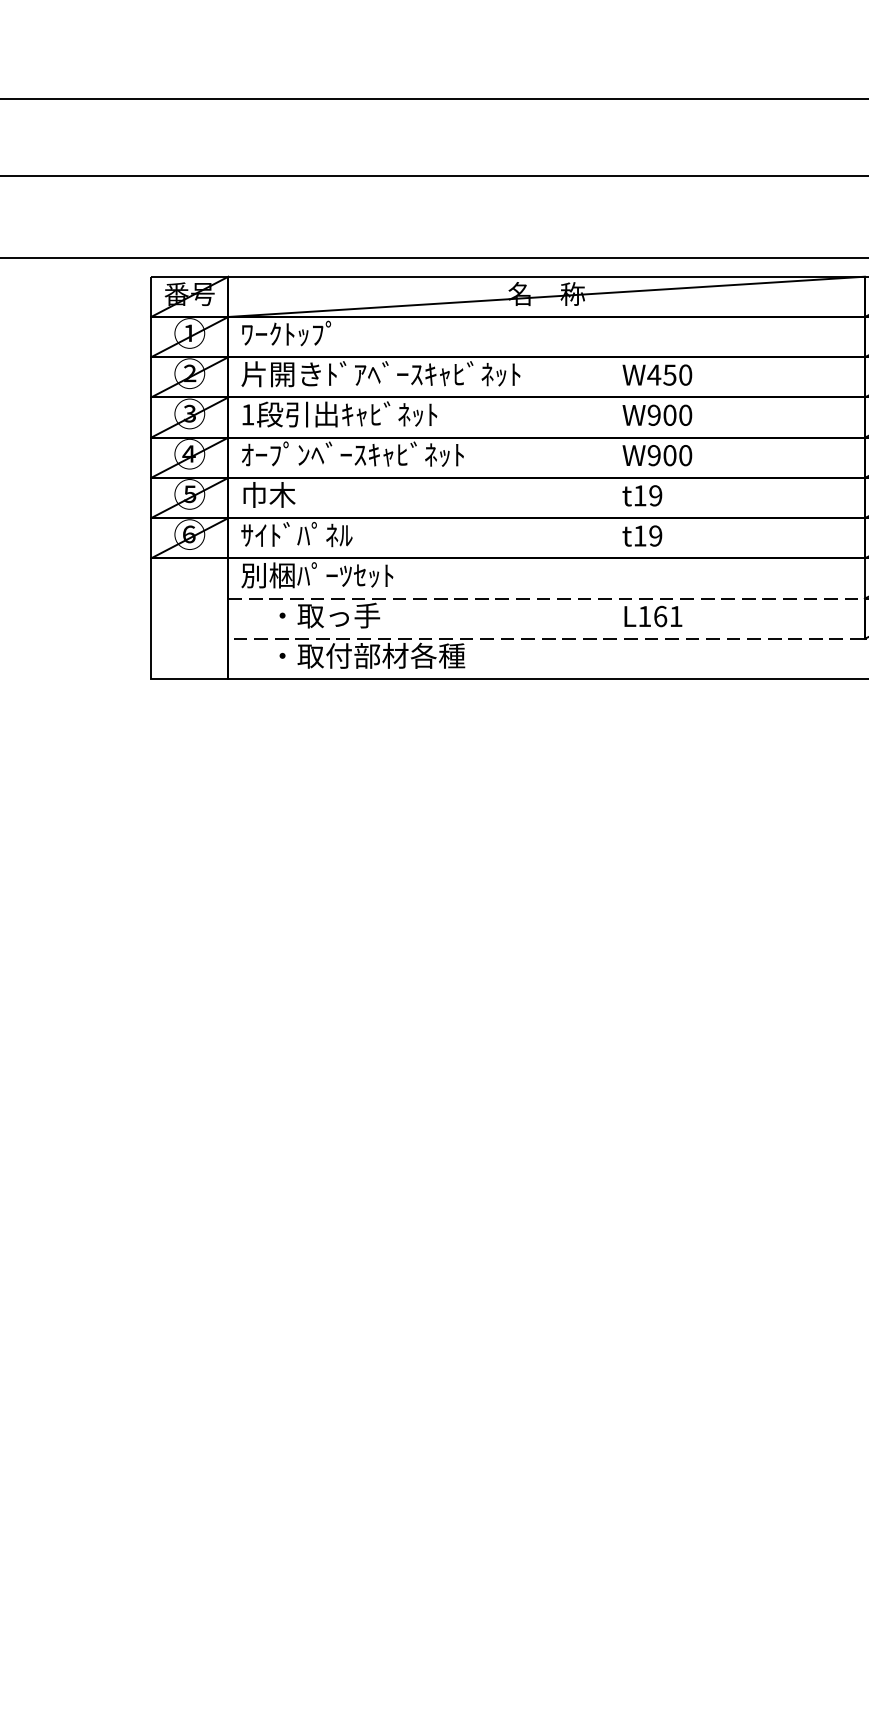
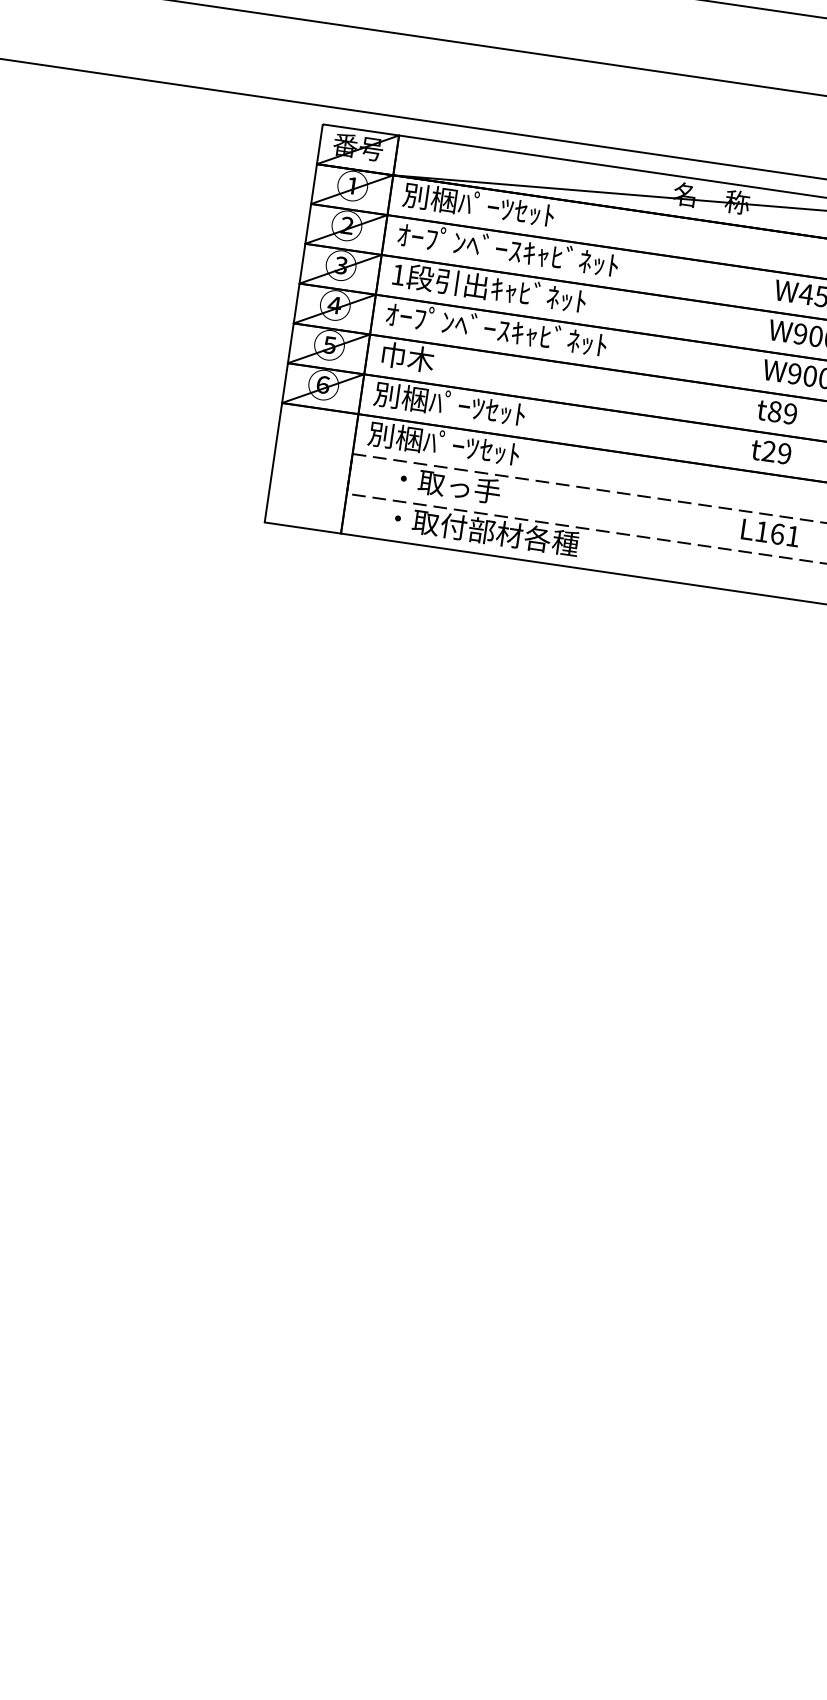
text: (317, 333) -> (479, 204), ﾜｰｸﾄｯﾌﾟ -> 別梱ﾊﾟｰﾂｾｯﾄ
text: (380, 374) -> (535, 254), 片開きﾄﾞｱﾍﾞｰｽｷｬﾋﾞﾈｯﾄ -> ｵｰﾌﾟﾝﾍﾞｰｽｷｬﾋﾞﾈｯﾄ
text: (639, 495) -> (774, 411), t19 -> t89
text: (317, 535) -> (449, 404), ｻｲﾄﾞﾊﾟﾈﾙ -> 別梱ﾊﾟｰﾂｾｯﾄ
text: (639, 535) -> (768, 450), t19 -> t29

